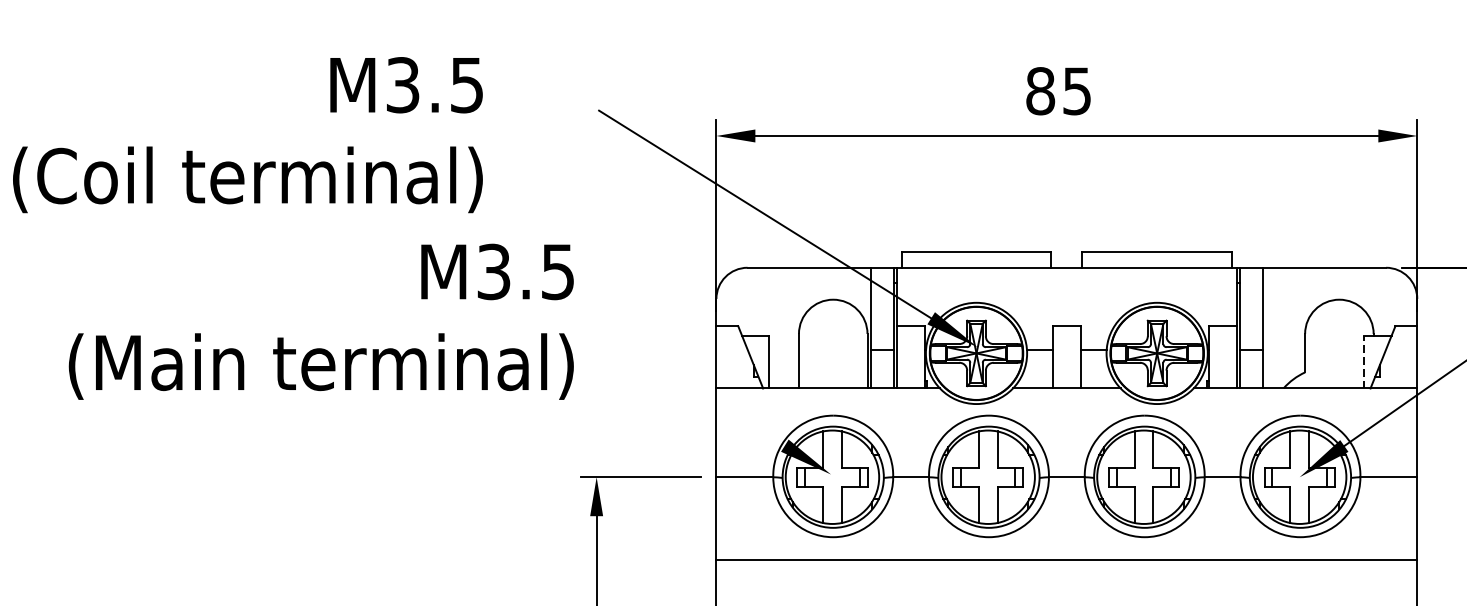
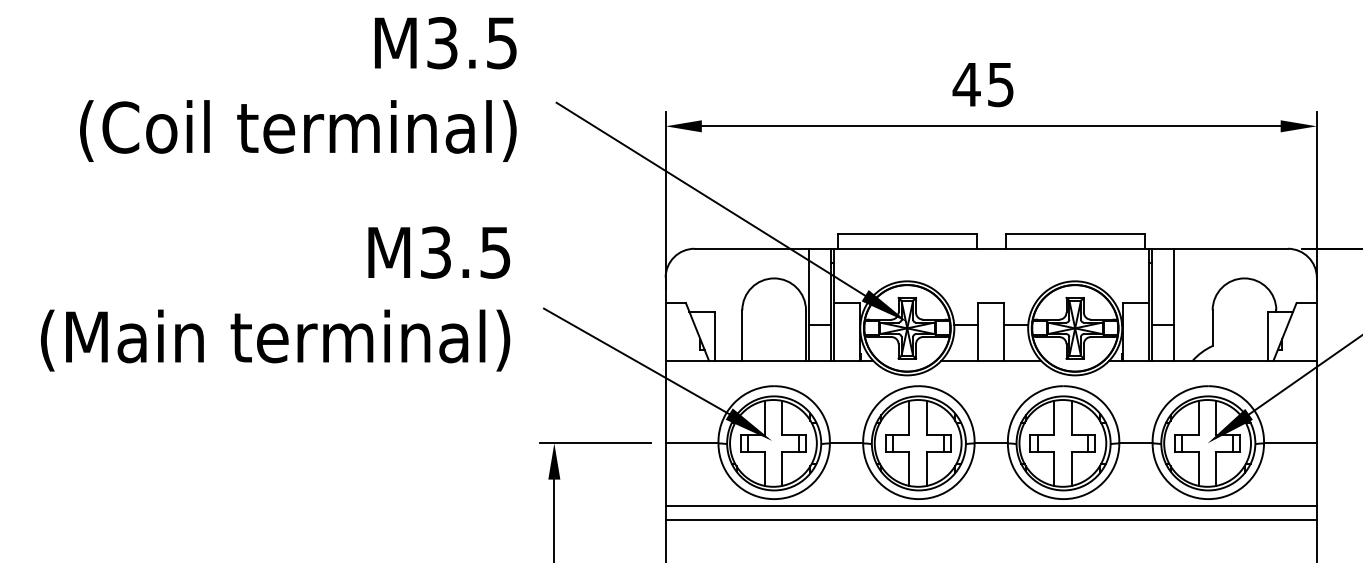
text: (1040, 90) -> (966, 84), 85 -> 45
text: (248, 135) -> (298, 89), moved
text: (321, 321) -> (275, 298), moved
line: (1364, 362) -> (1267, 336), dashed -> solid
line: (685, 389) -> (636, 361), added
line: (1066, 544) -> (990, 505), added

